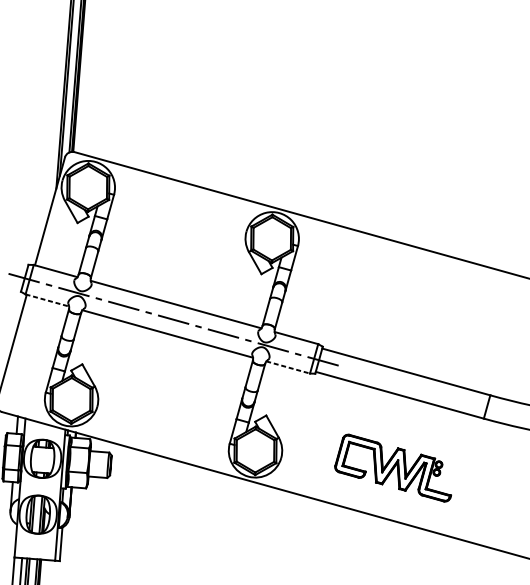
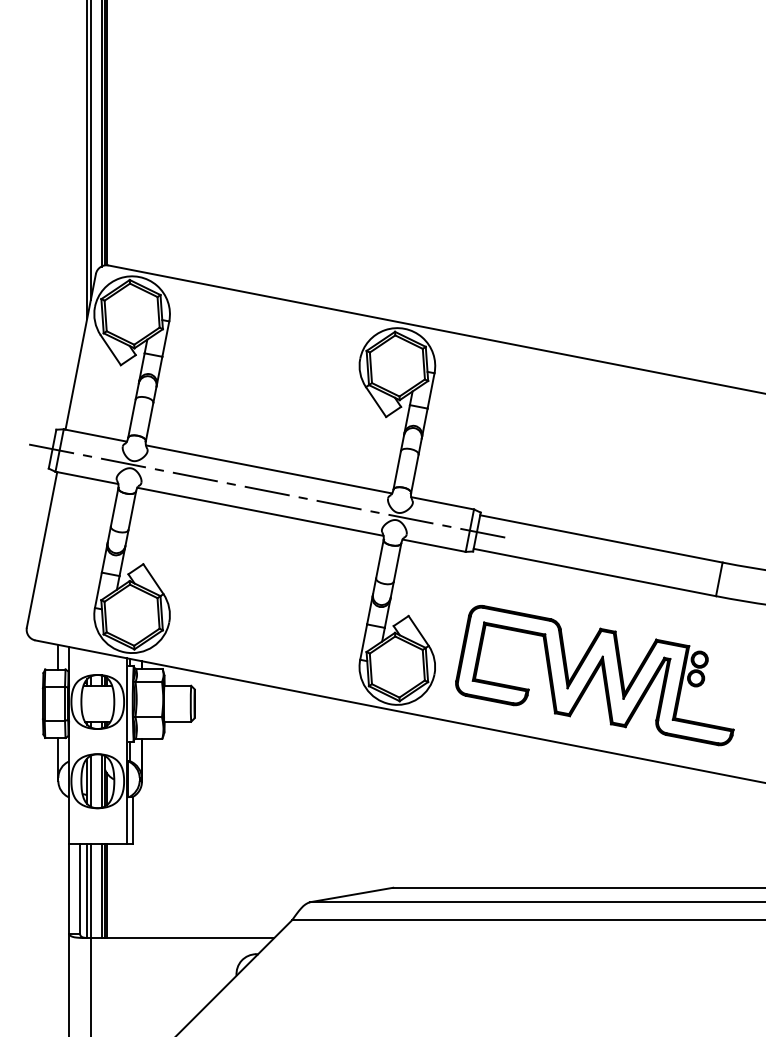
line: (47, 300) -> (86, 477), dashed -> solid
line: (288, 367) -> (434, 545), dashed -> solid
part: (393, 467) -> (594, 675), size x1.67

